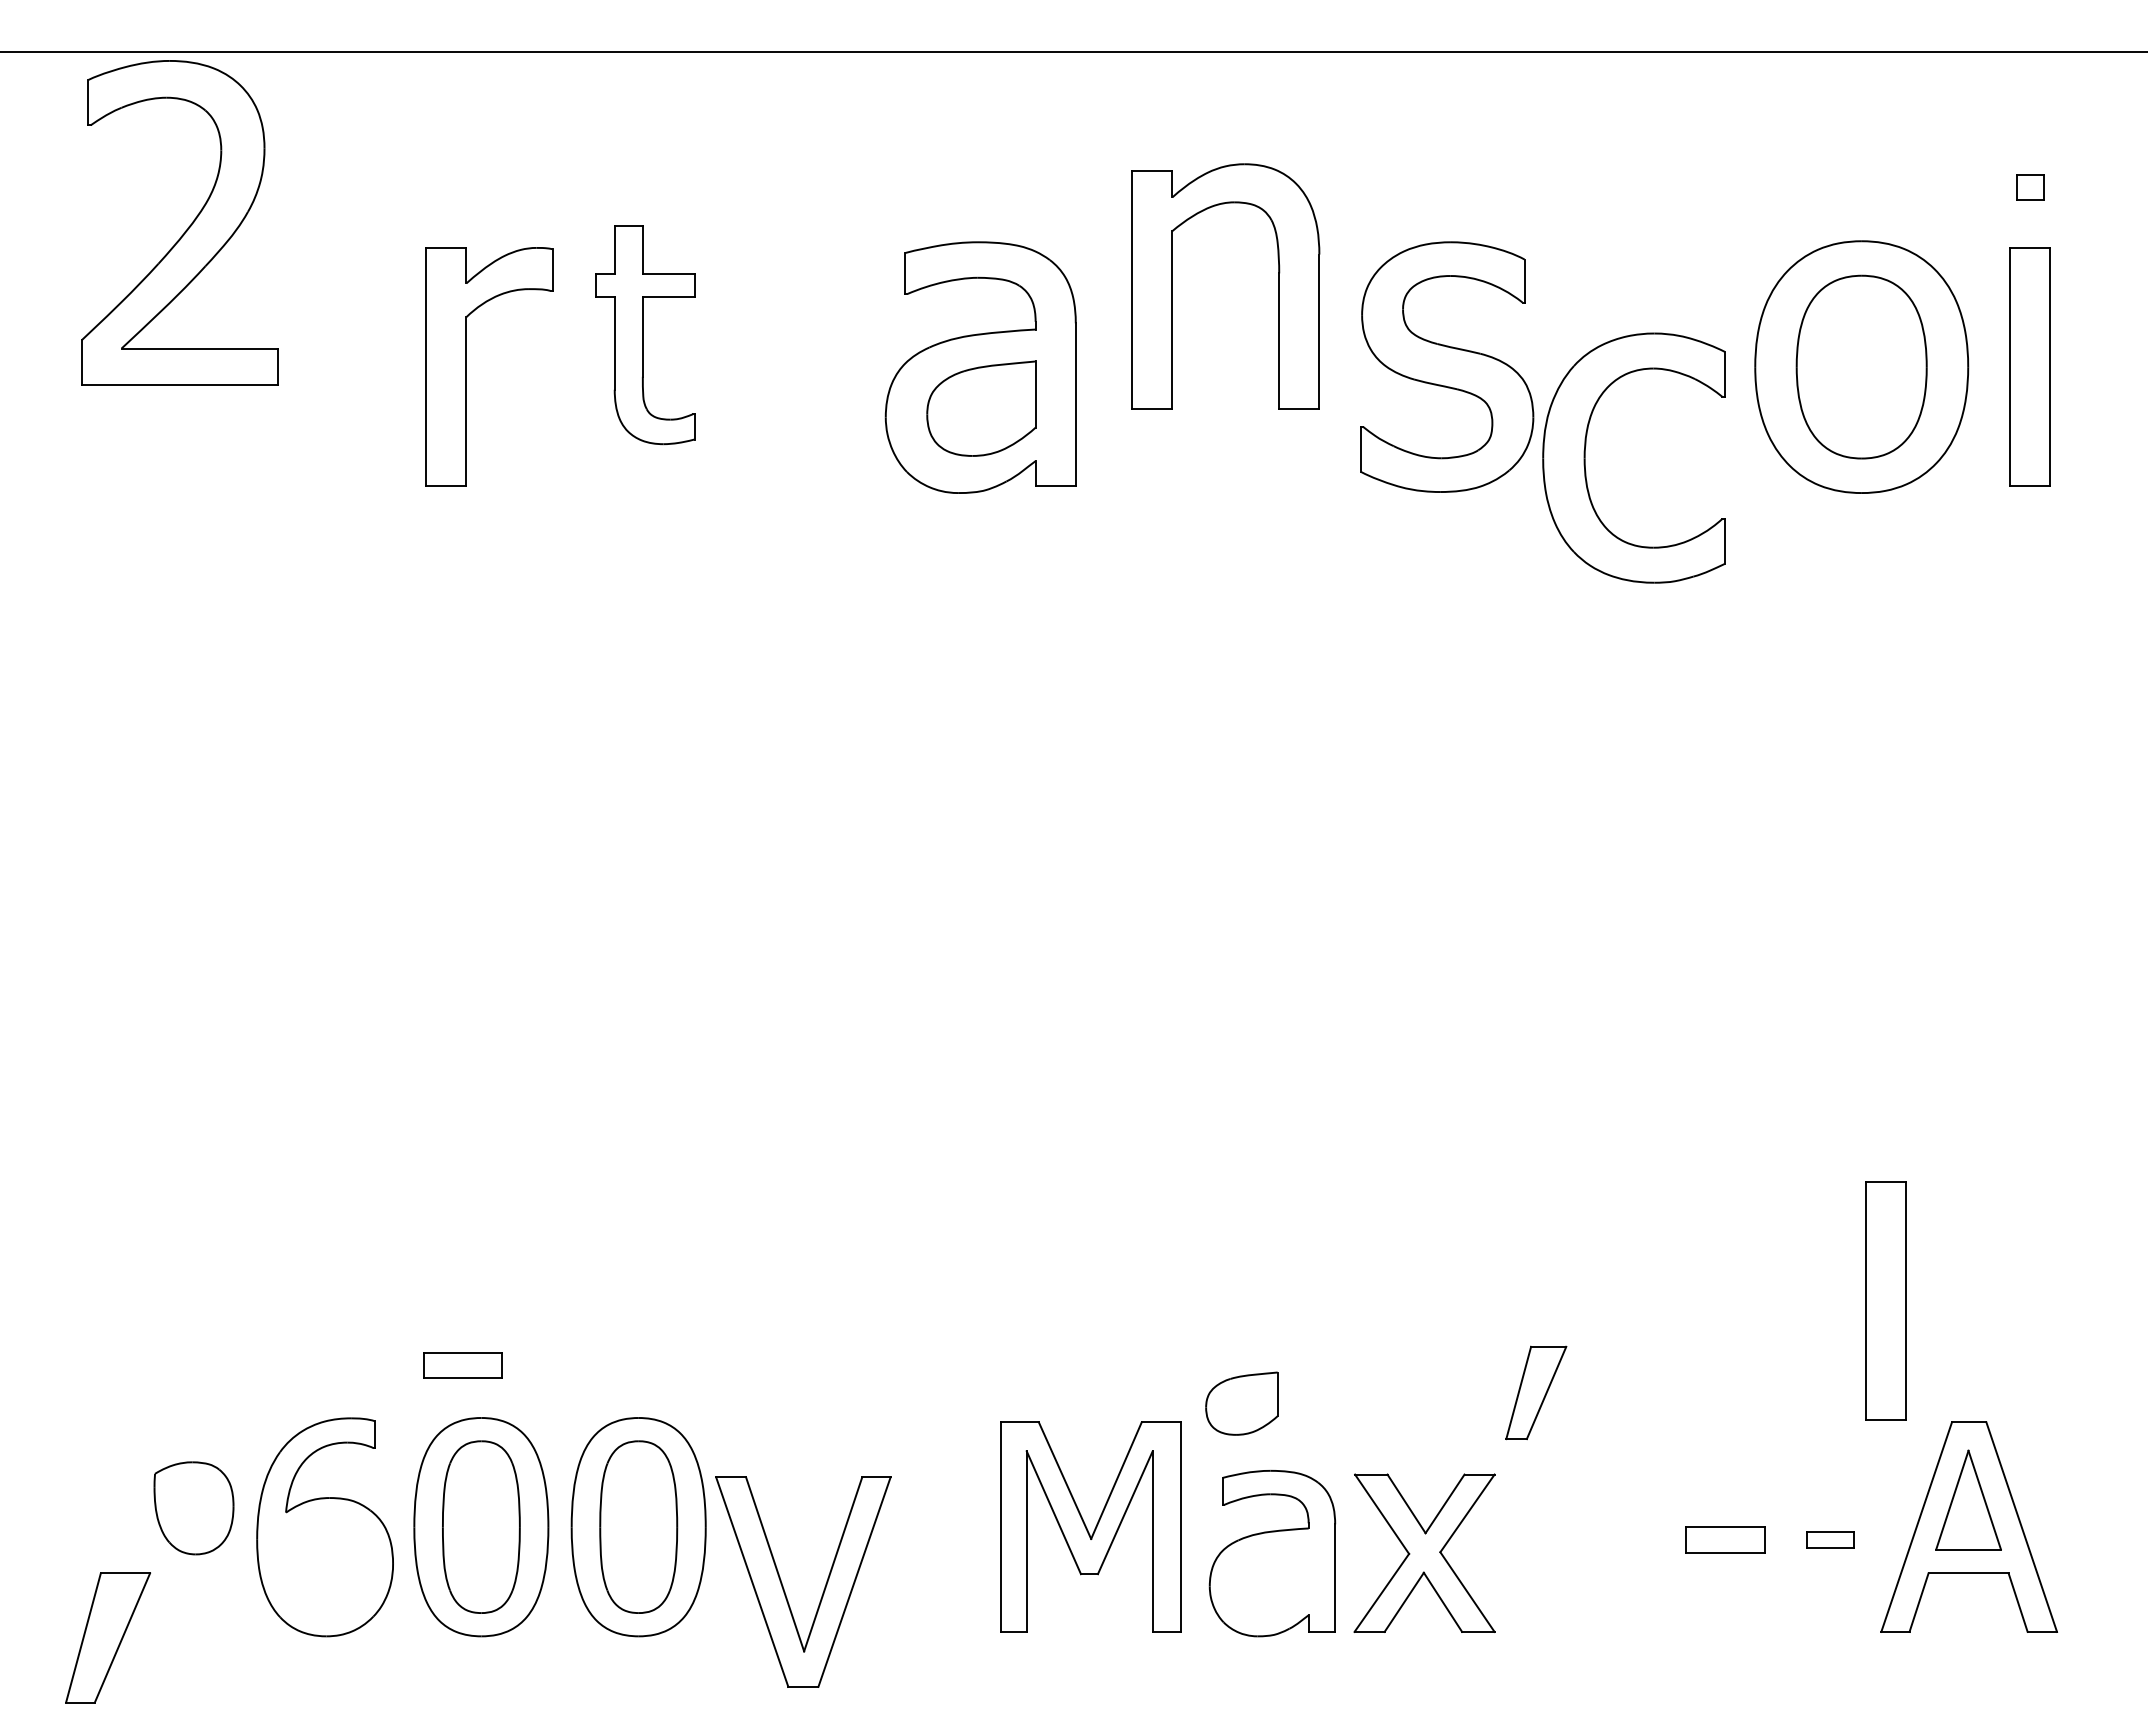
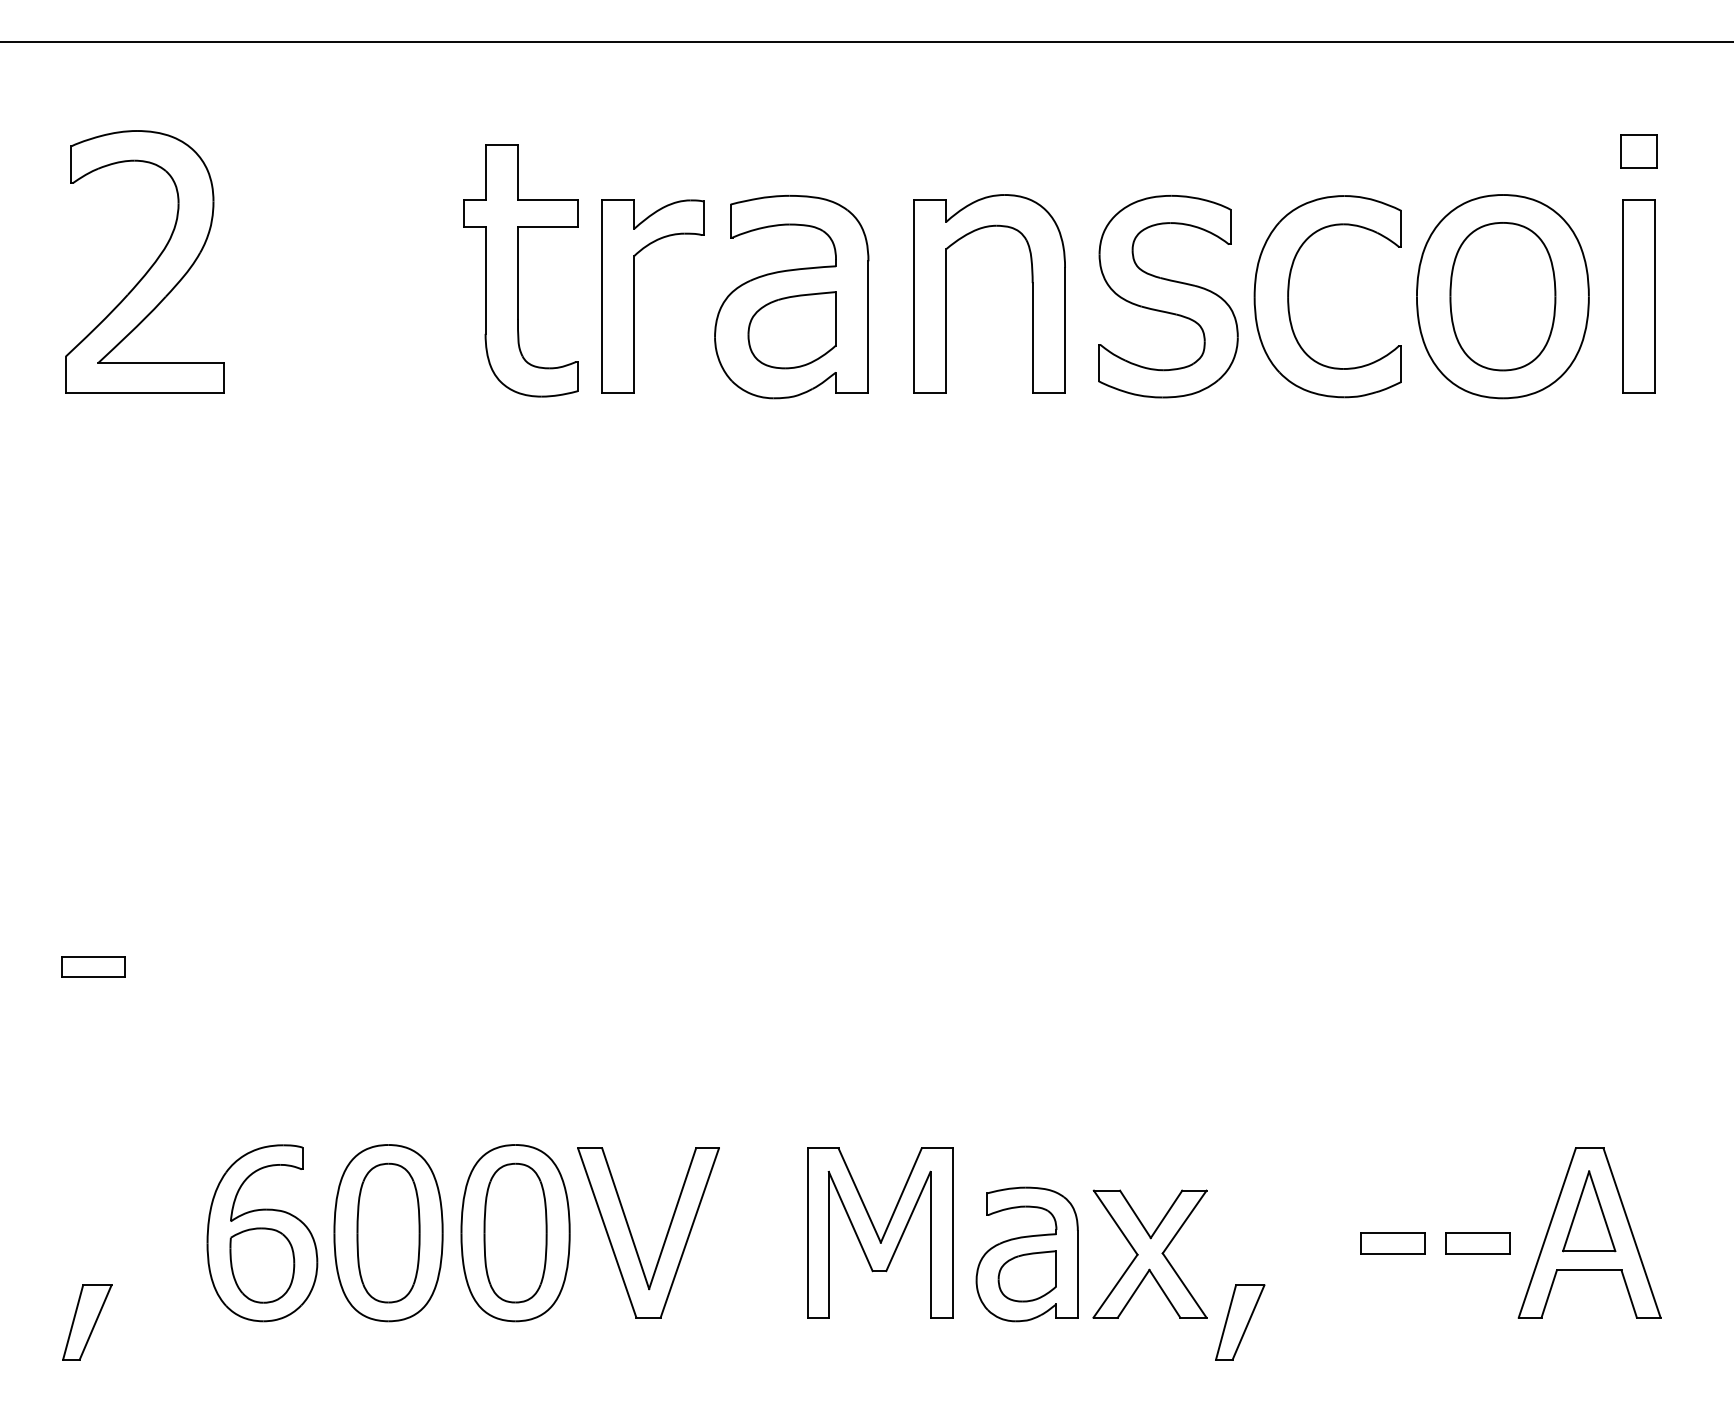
part: (2030, 187) -> (1639, 151), size x1.67
part: (188, 226) -> (152, 264), moved
part: (1172, 286) -> (946, 293), moved
part: (645, 334) -> (521, 270), size x1.43
part: (466, 366) -> (634, 296), moved
part: (1585, 457) -> (1288, 296), moved
part: (1885, 1300) -> (1522, 1050), removed
part: (462, 1365) -> (93, 967), moved
part: (1536, 1392) -> (1240, 1322), moved
part: (1241, 1403) -> (1027, 1276), moved
part: (193, 1508) -> (261, 1265), moved
part: (1830, 1539) -> (1477, 1243), size x1.67
part: (784, 1588) -> (633, 1238), moved
part: (108, 1637) -> (87, 1322), size x0.71

